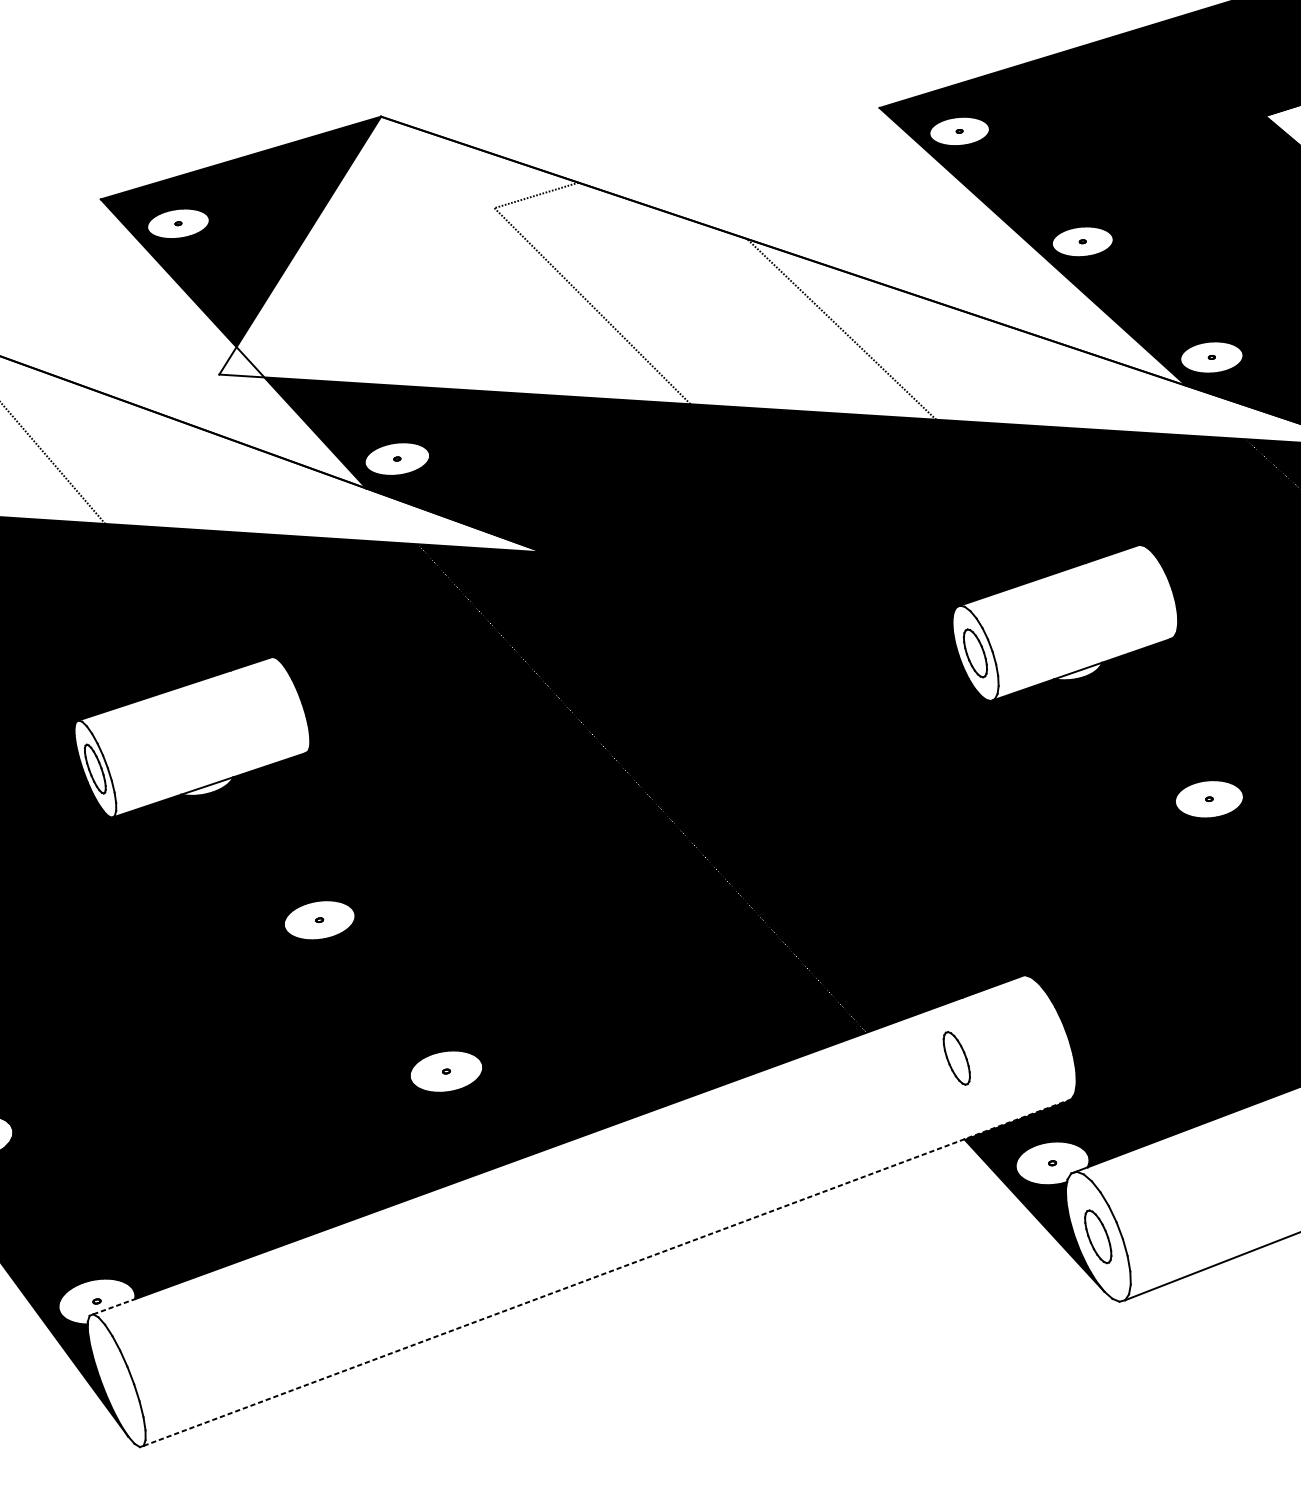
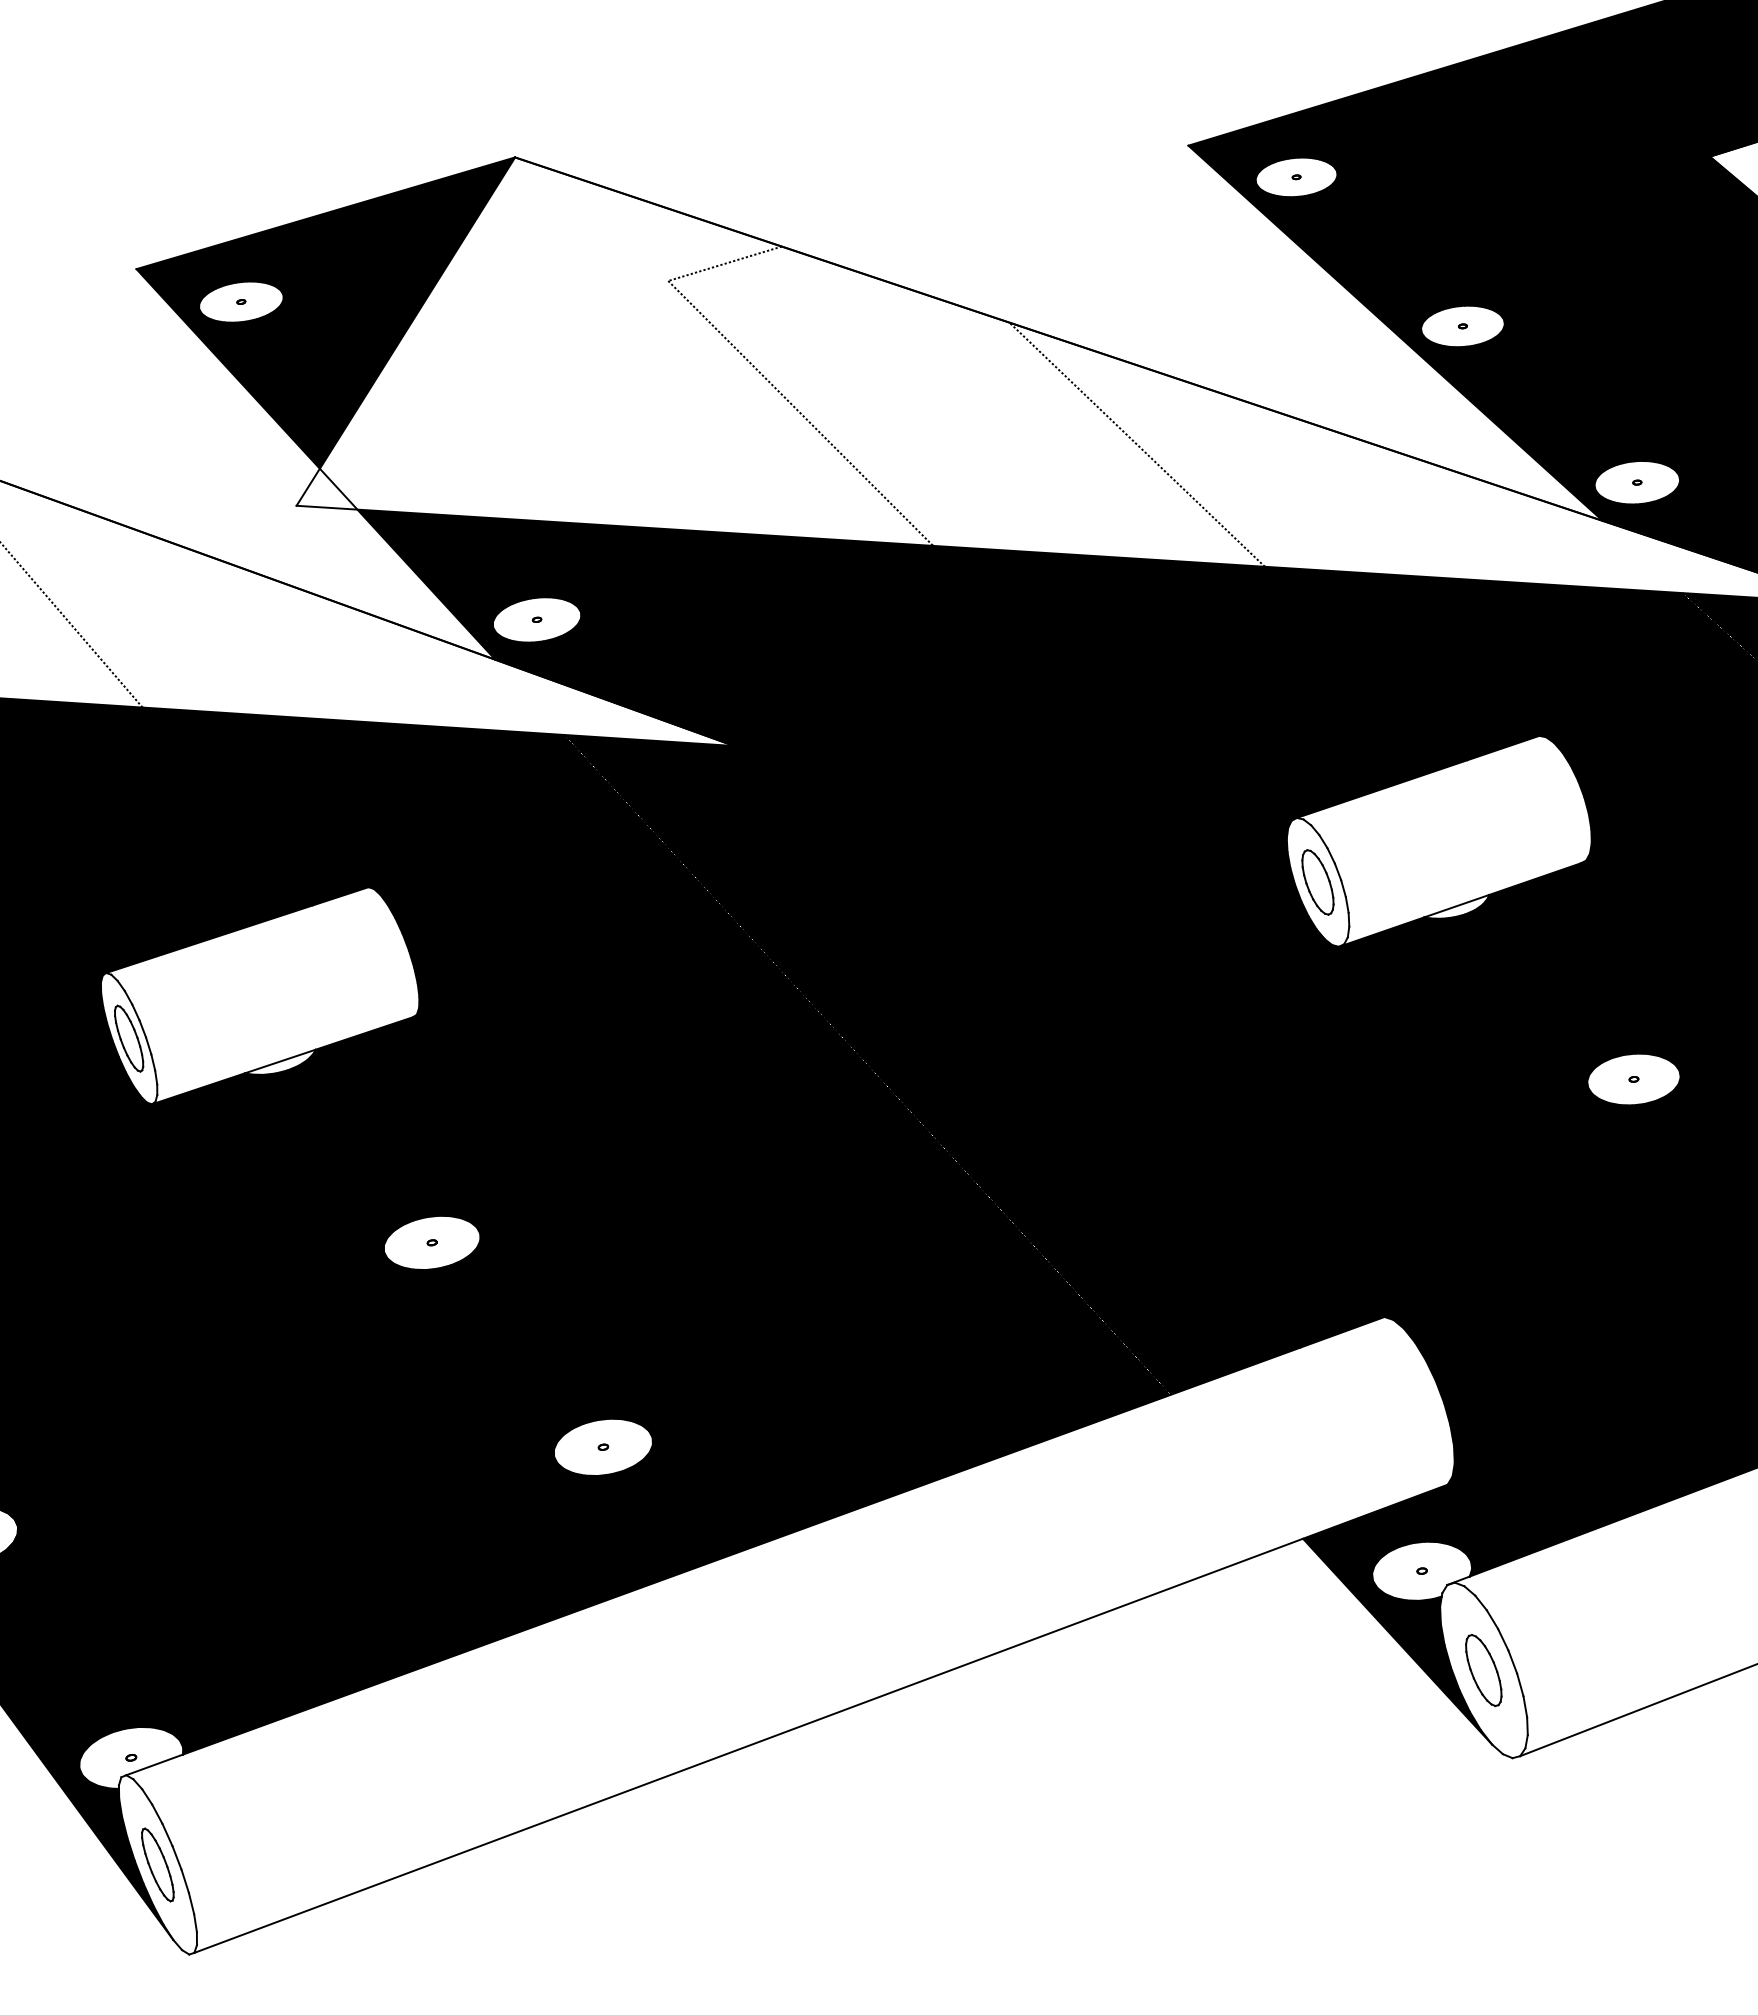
part: (956, 1058) -> (1292, 1429), removed
line: (607, 1272) -> (821, 1718), dashed -> solid
line: (114, 1306) -> (155, 1764), dashed -> solid
part: (116, 1380) -> (157, 1864), added

